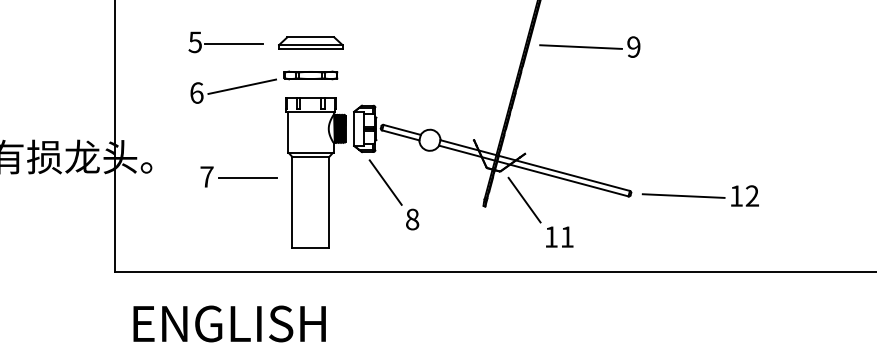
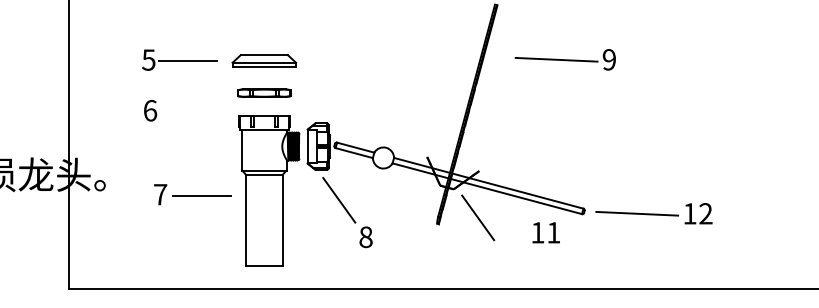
part: (589, 46) -> (565, 59), moved
line: (242, 86) -> (196, 104), removed
text: (559, 236) -> (546, 232), moved

